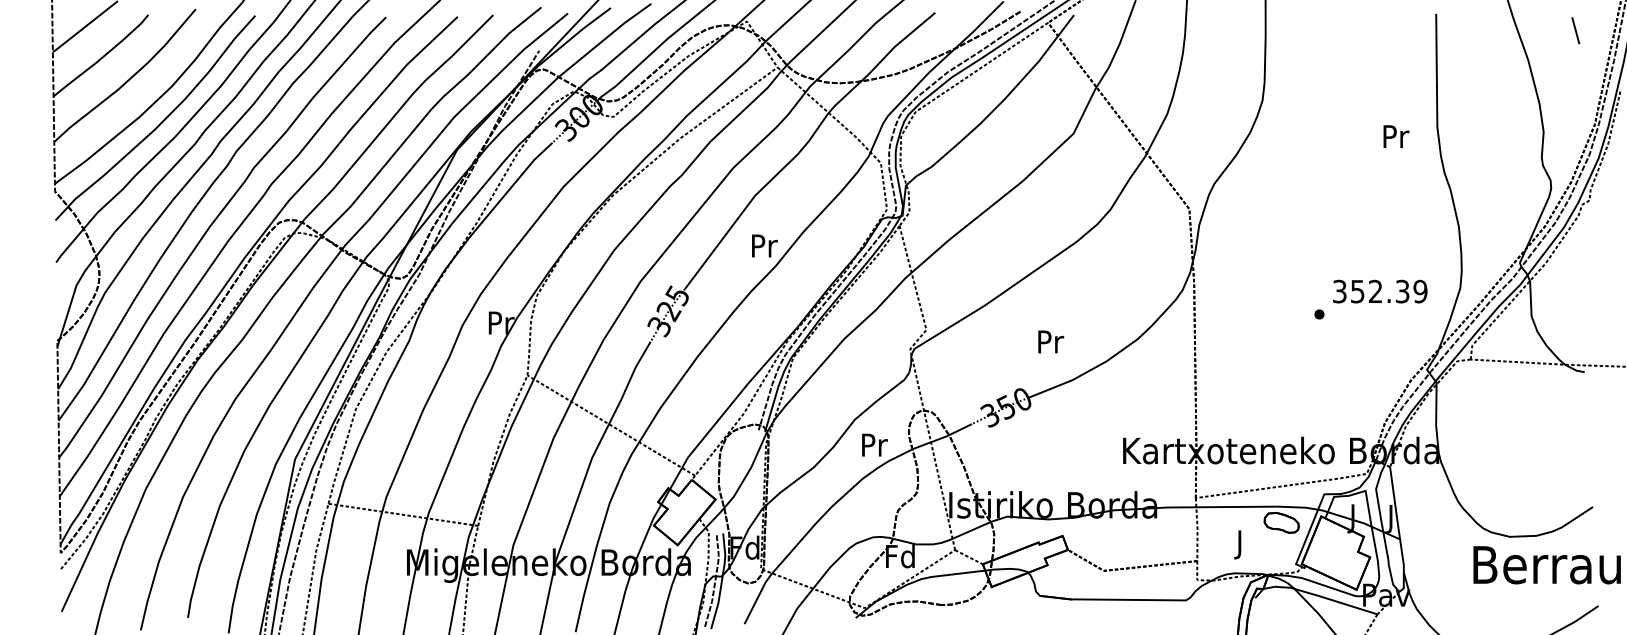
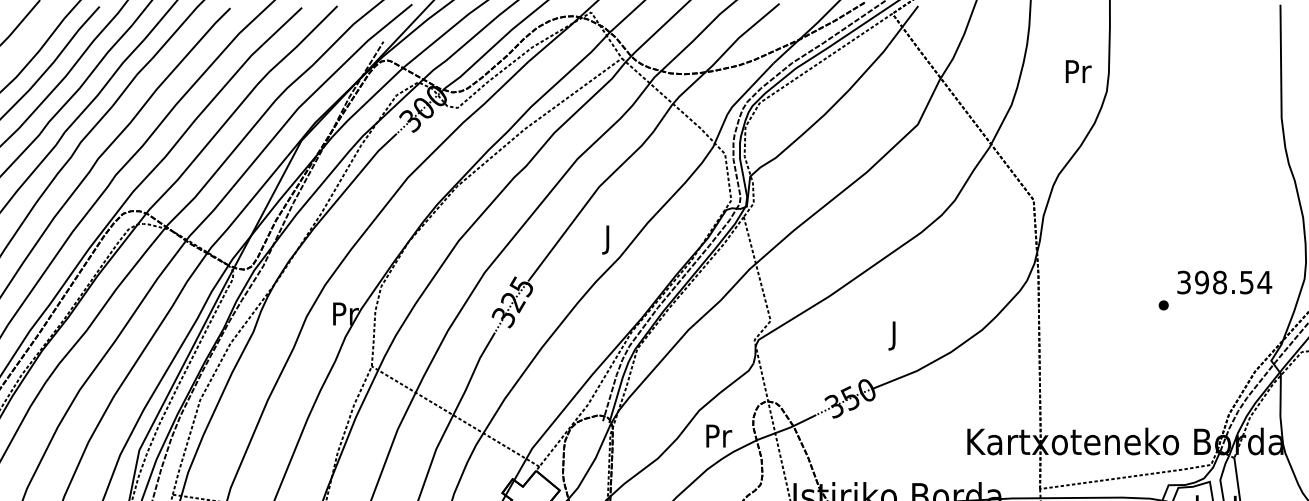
text: (1396, 136) -> (1078, 71), moved
text: (764, 248) -> (608, 239), Pr -> J
text: (1388, 291) -> (1232, 282), 352.39 -> 398.54
text: (1051, 344) -> (895, 335), Pr -> J

